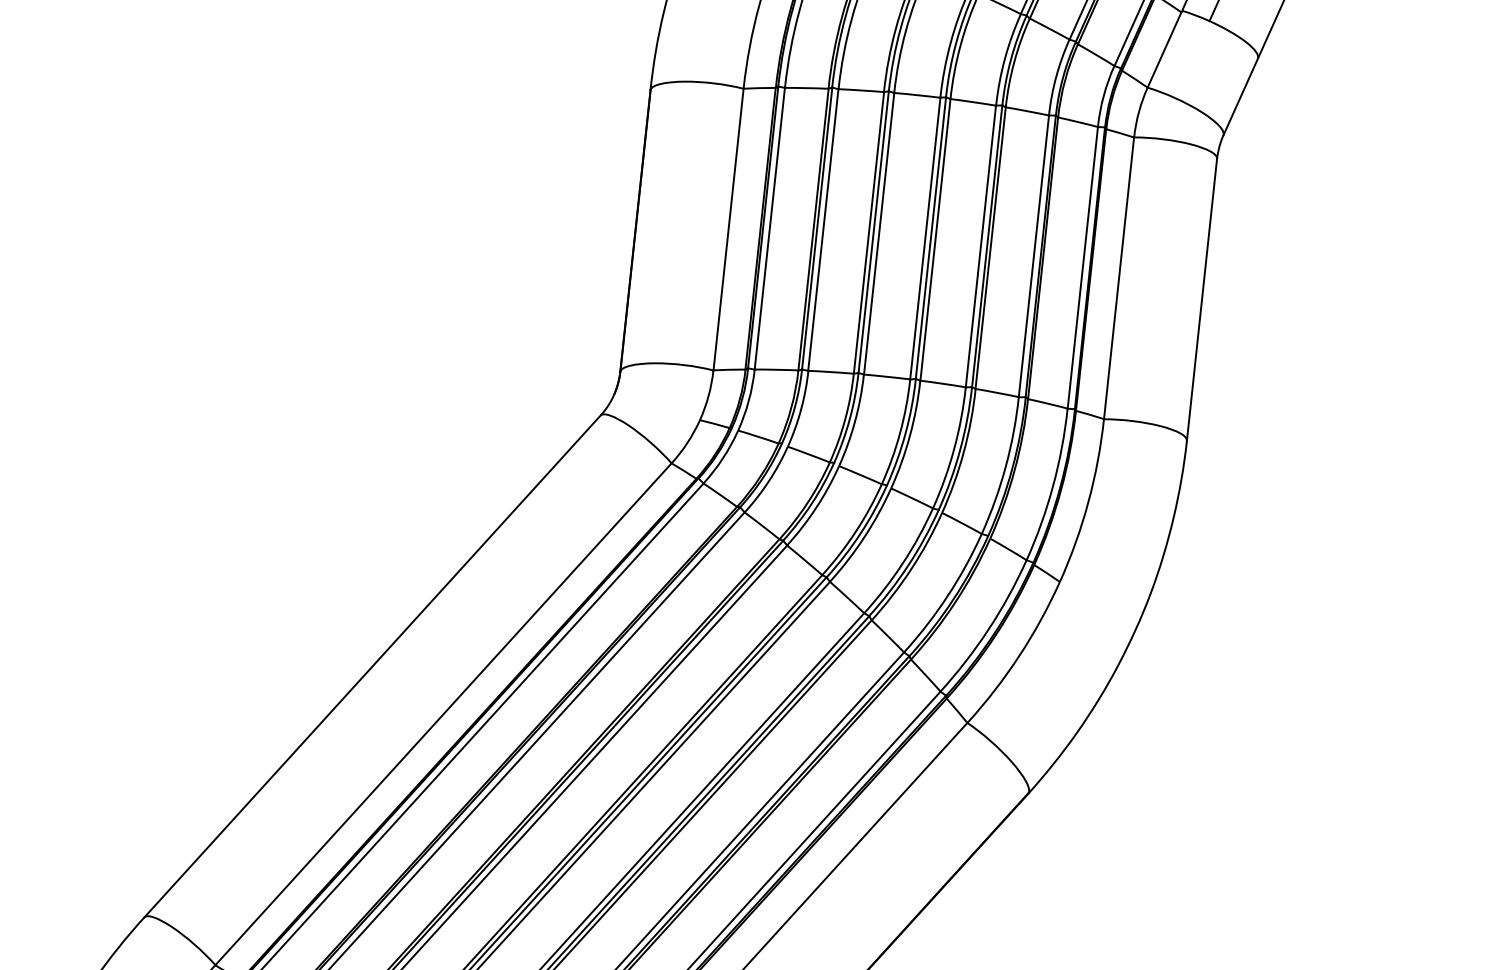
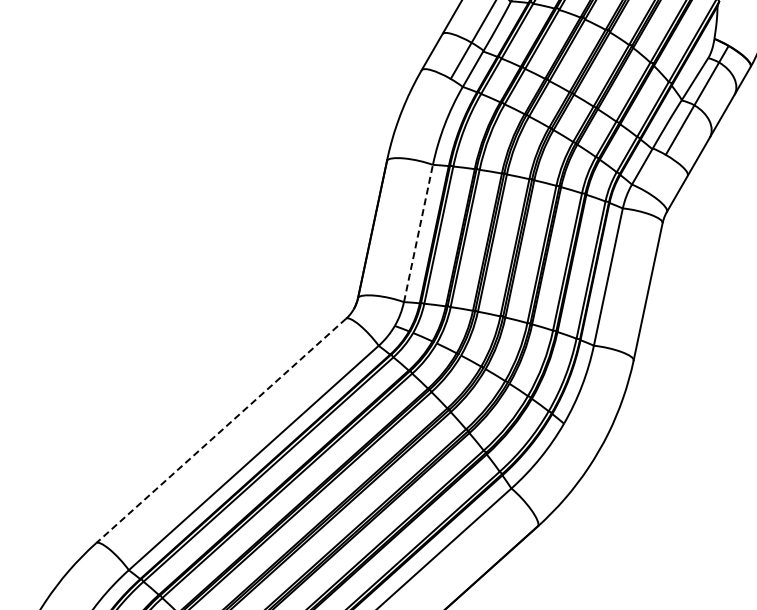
line: (728, 229) -> (418, 233), solid -> dashed
line: (373, 665) -> (221, 430), solid -> dashed

